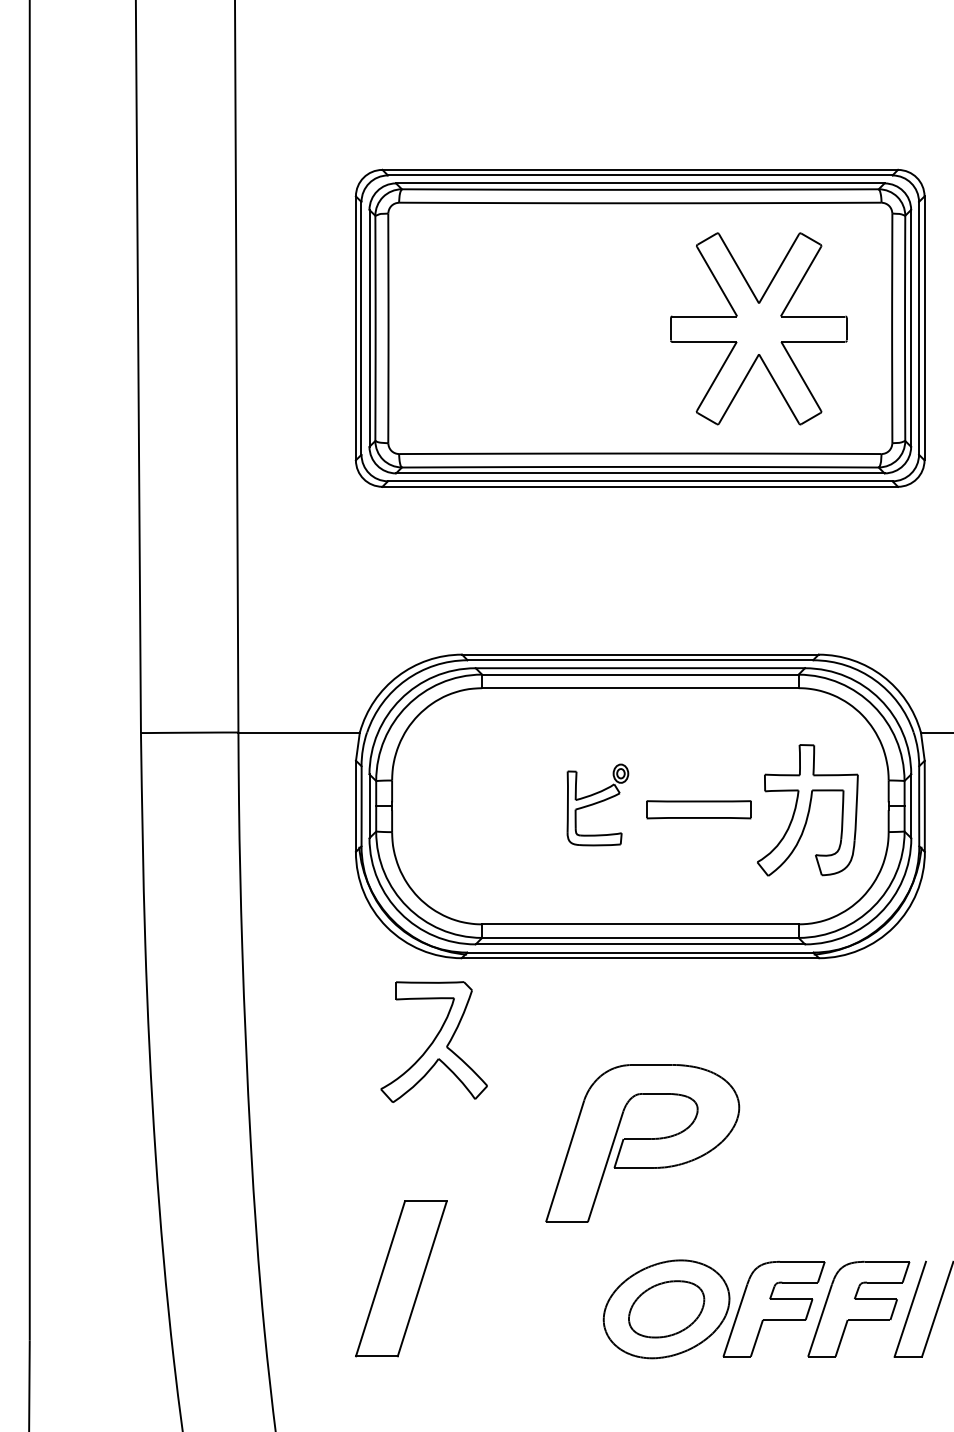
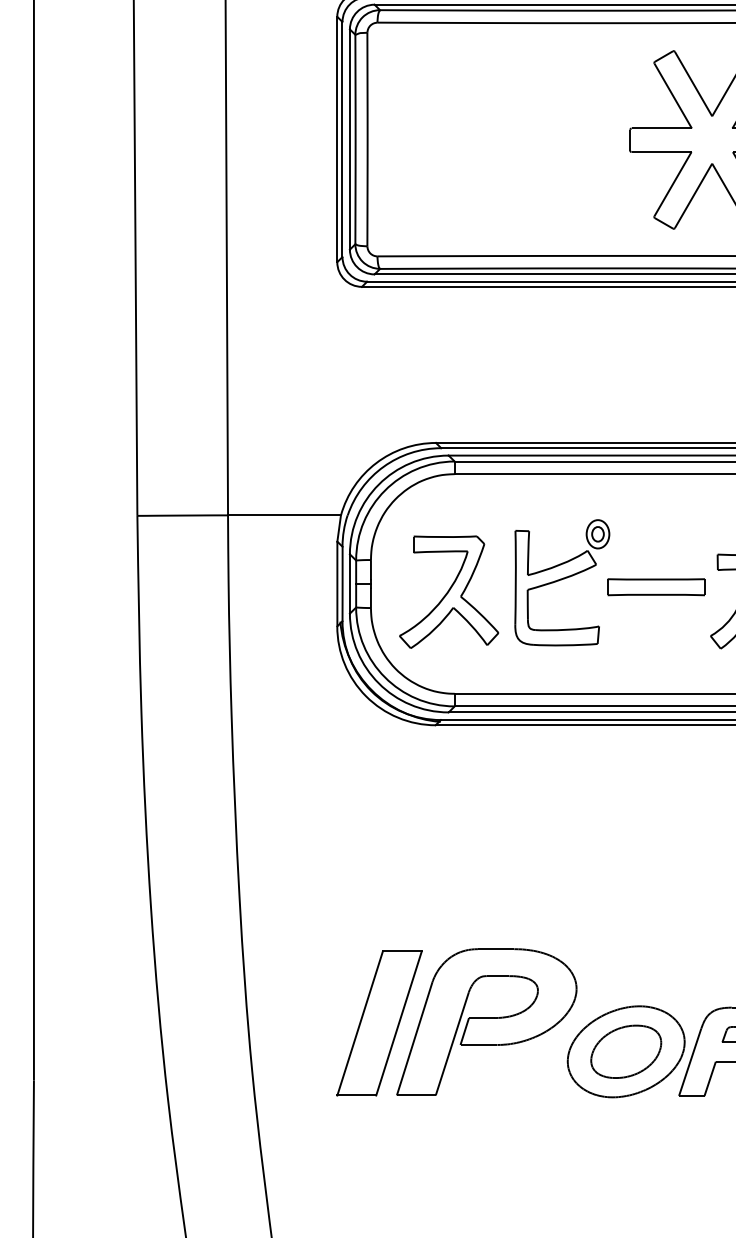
part: (597, 804) -> (561, 582), size x1.67
part: (433, 1041) -> (448, 591), moved
part: (642, 1143) -> (486, 1022), moved

